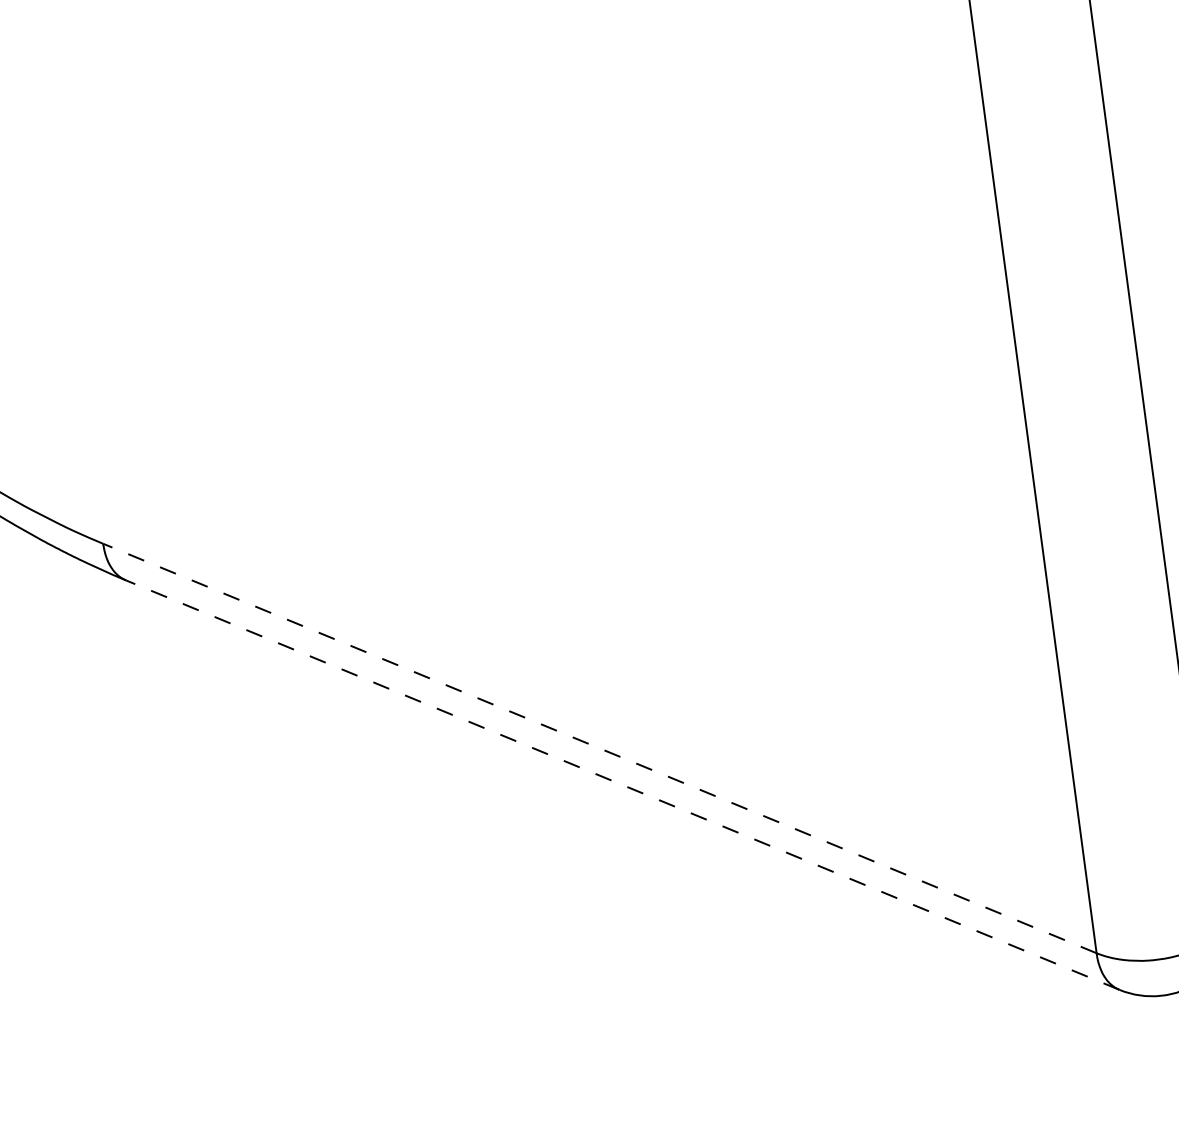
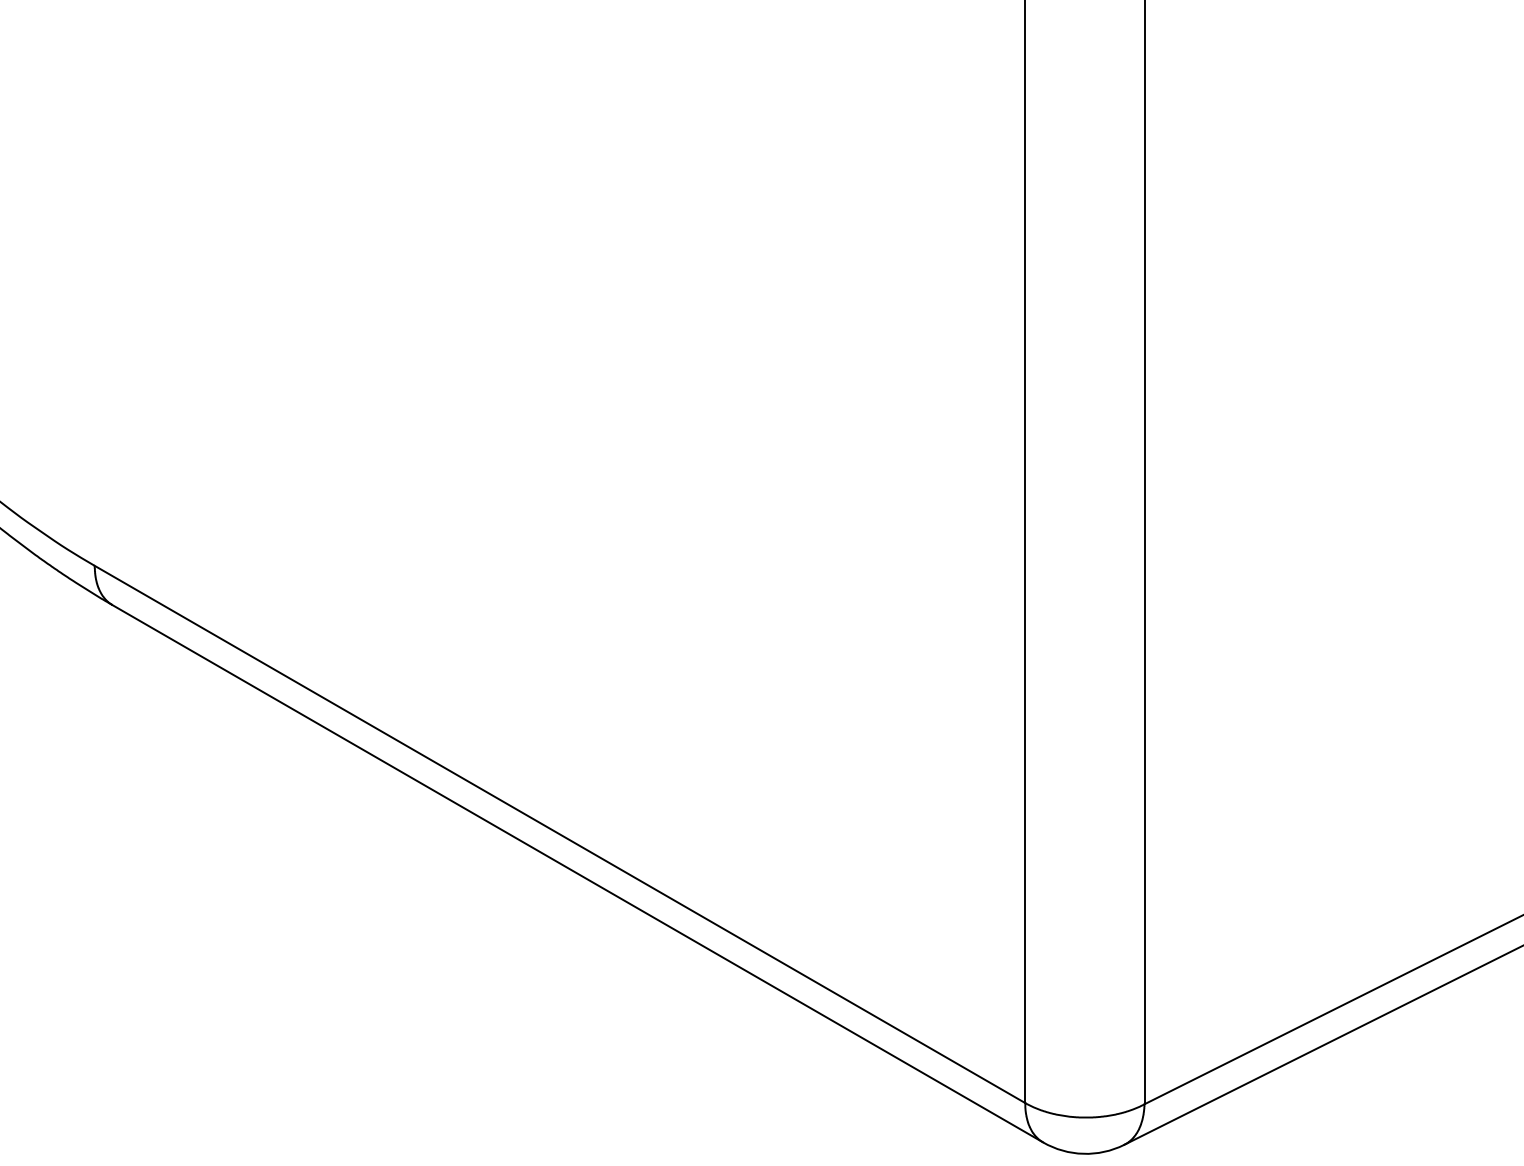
line: (599, 748) -> (559, 834), dashed -> solid
line: (622, 784) -> (577, 873), dashed -> solid

